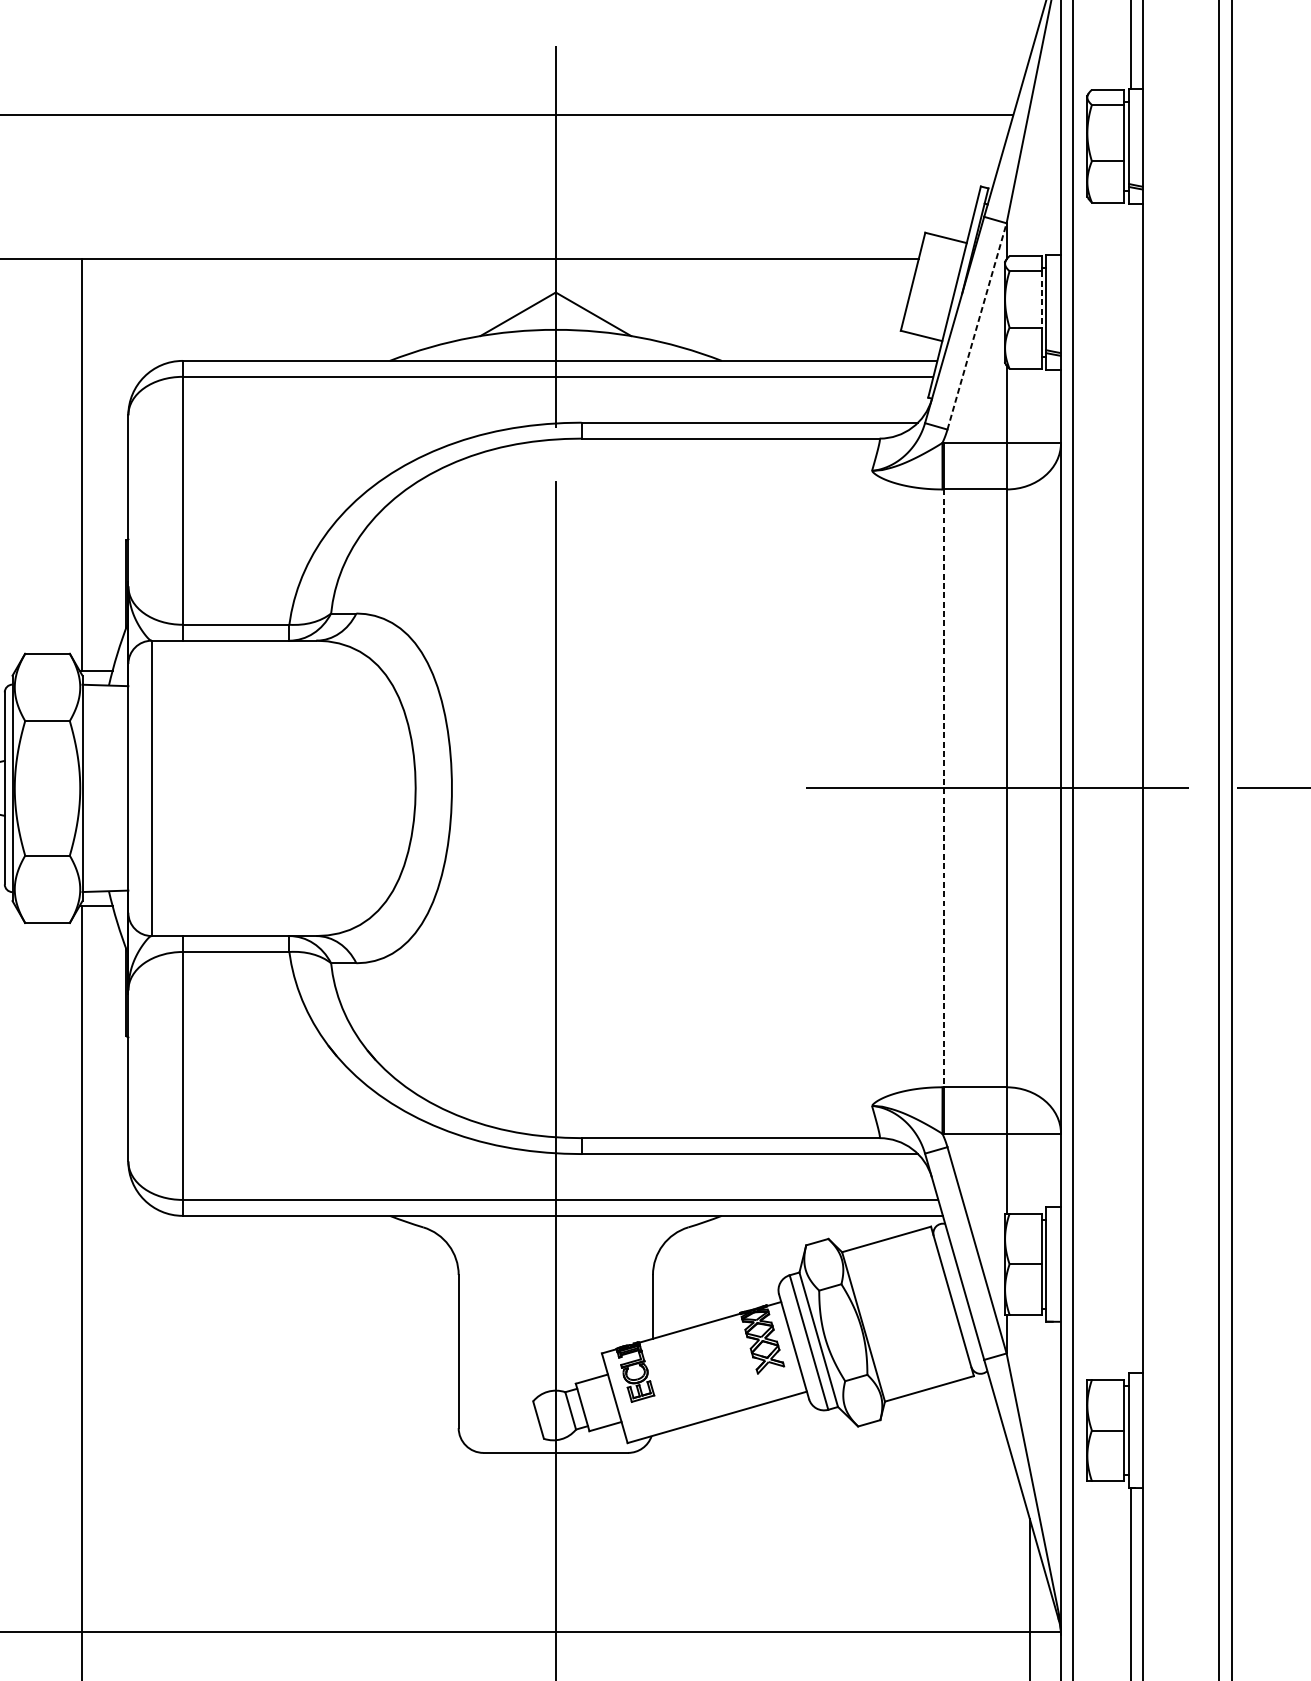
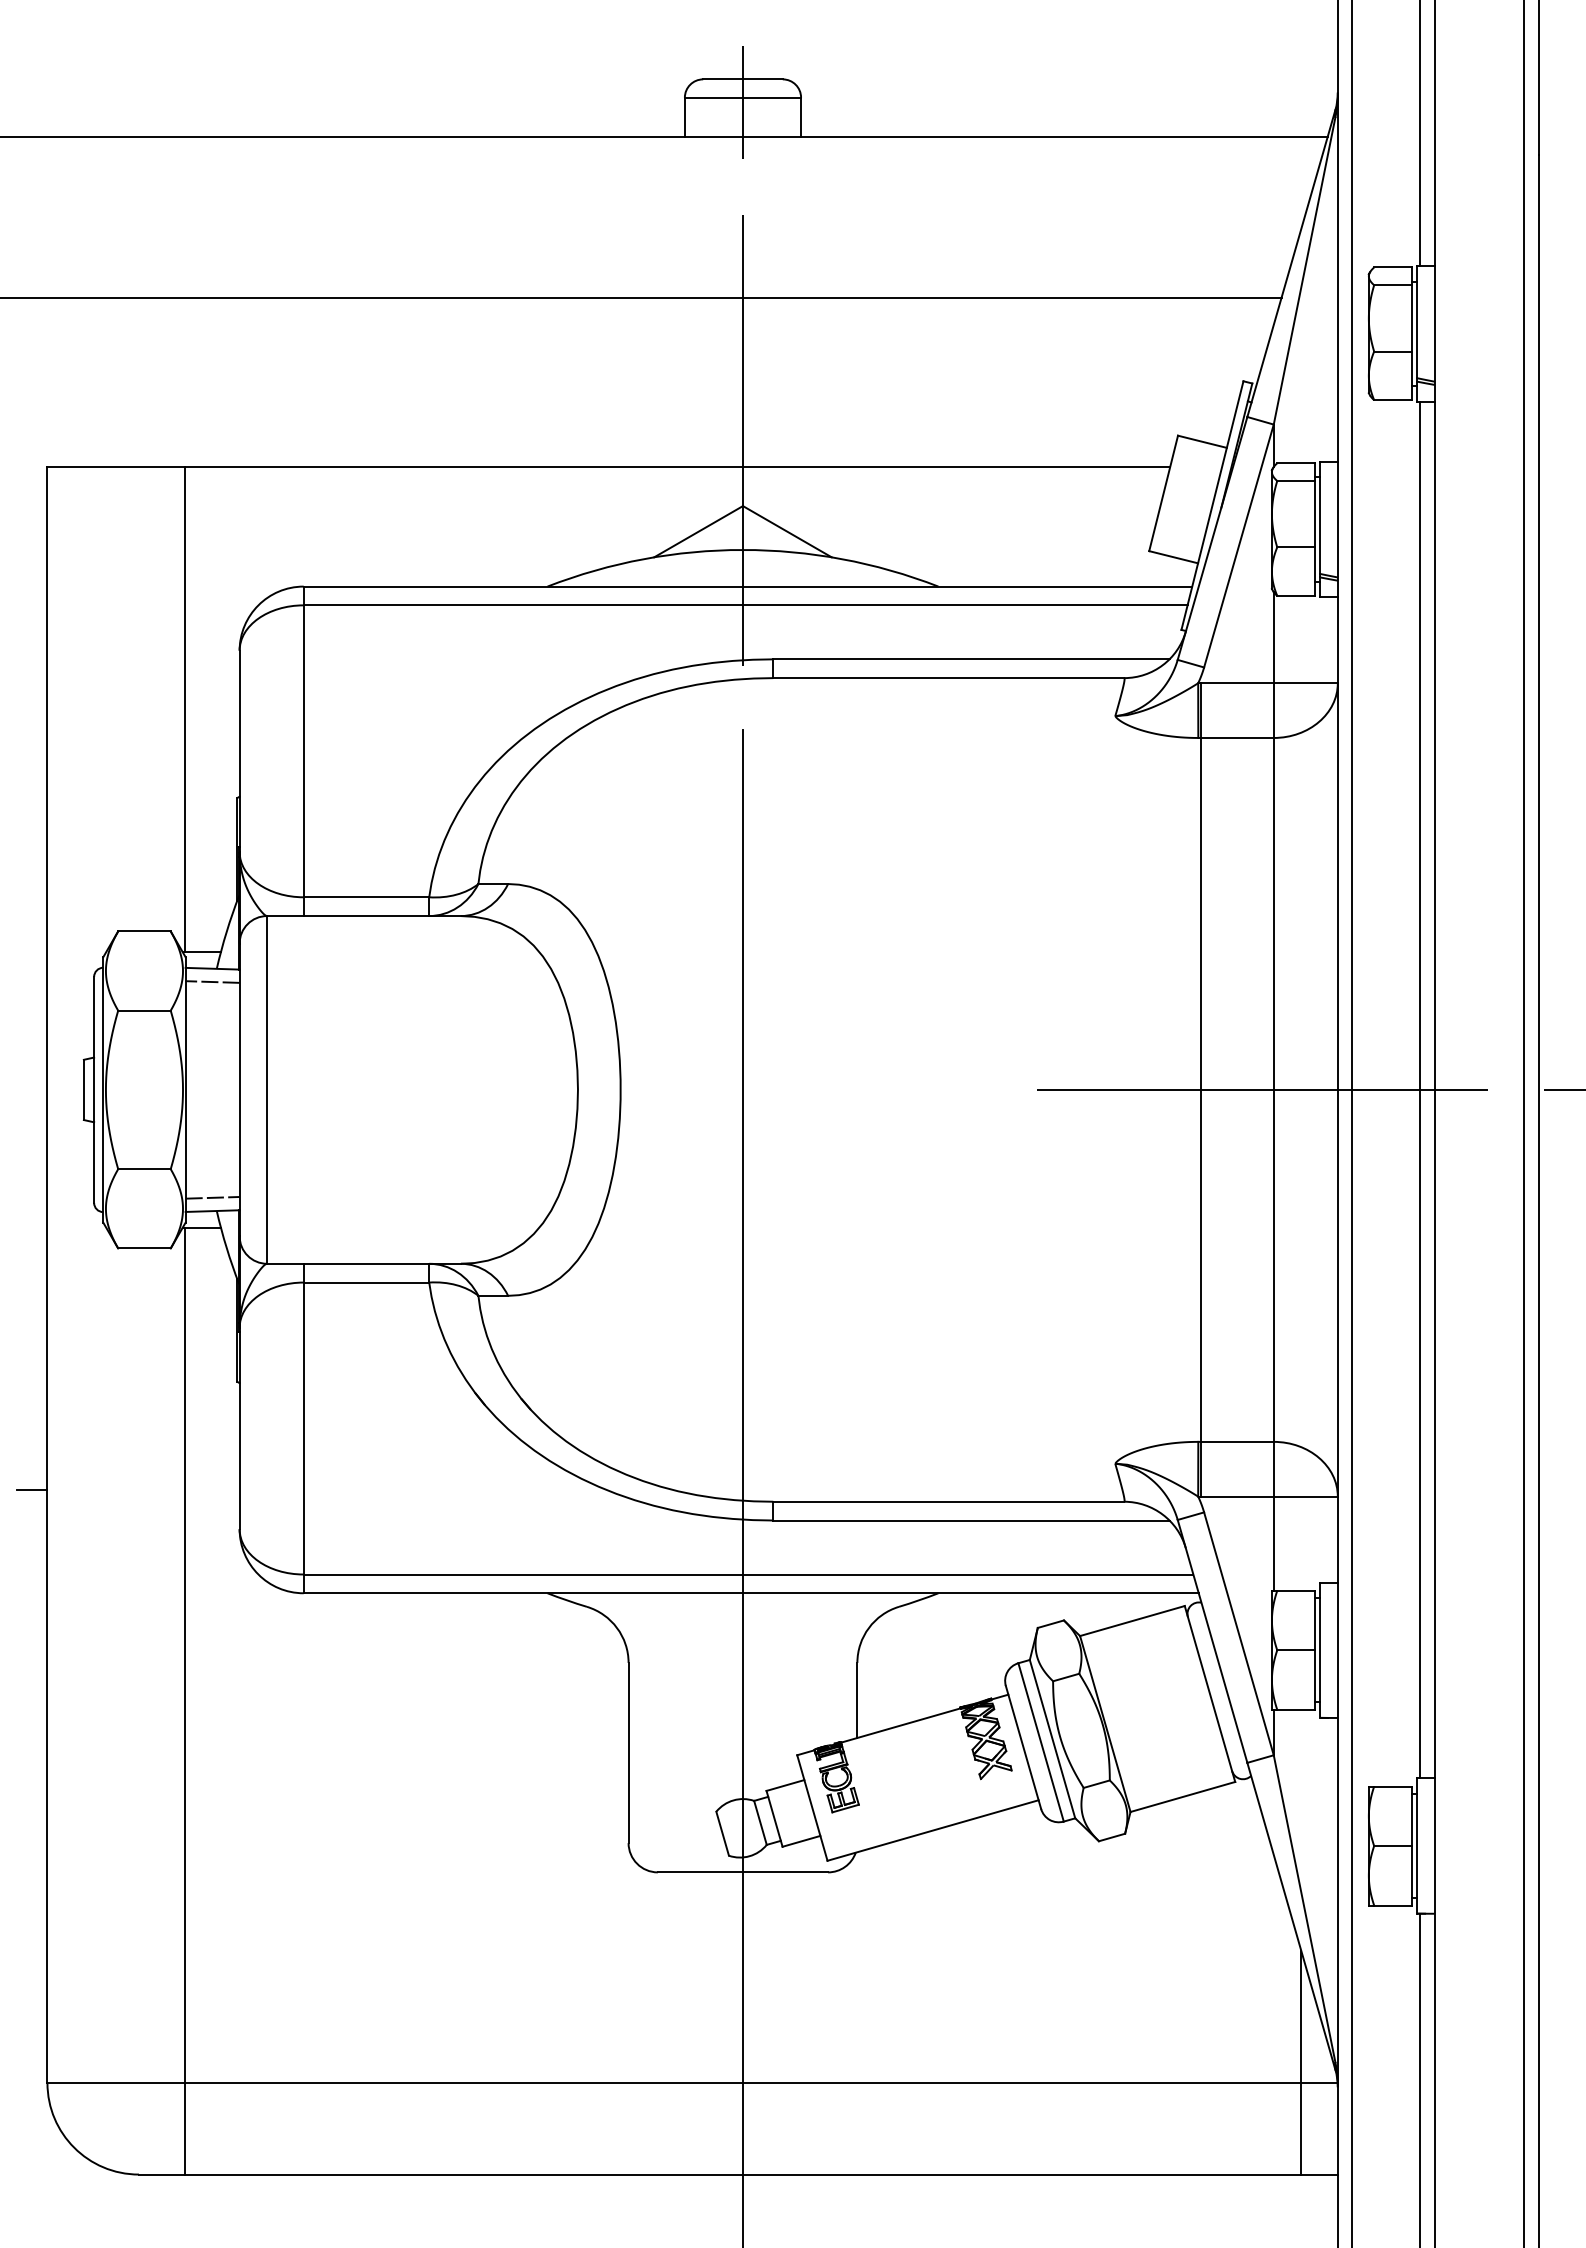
line: (1041, 299) -> (1314, 514), dashed -> solid
line: (977, 326) -> (1239, 545), dashed -> solid
line: (105, 696) -> (212, 981), added
line: (944, 788) -> (1200, 1089), dashed -> solid
line: (1131, 788) -> (1420, 1089), added
line: (105, 879) -> (212, 1197), added

